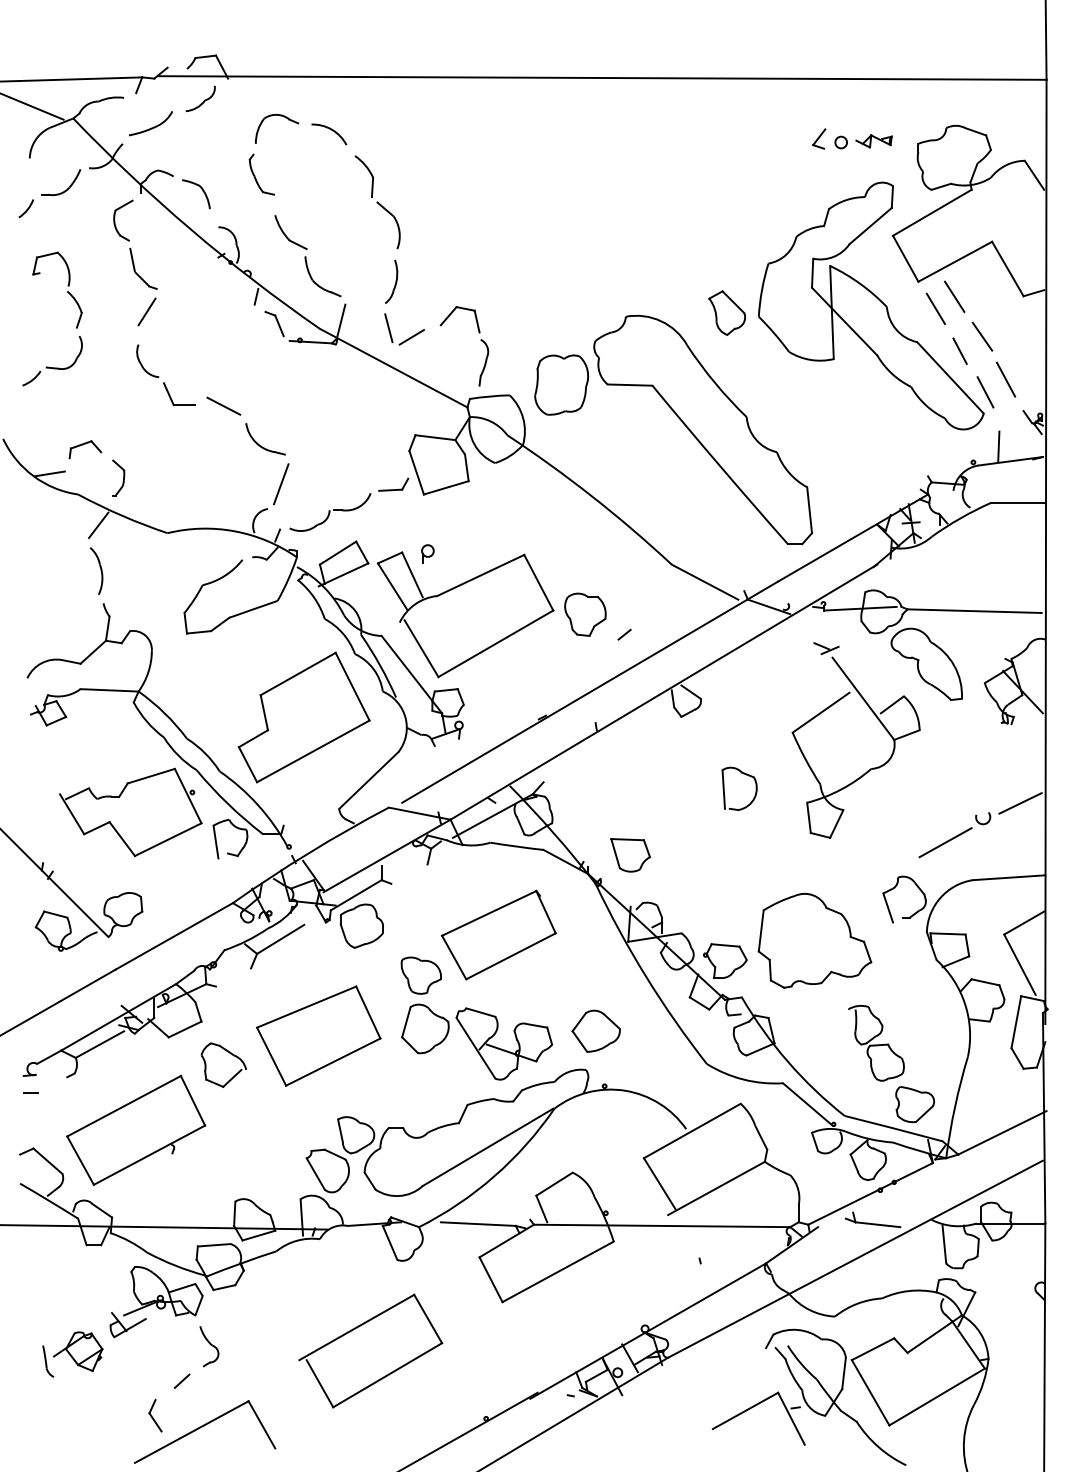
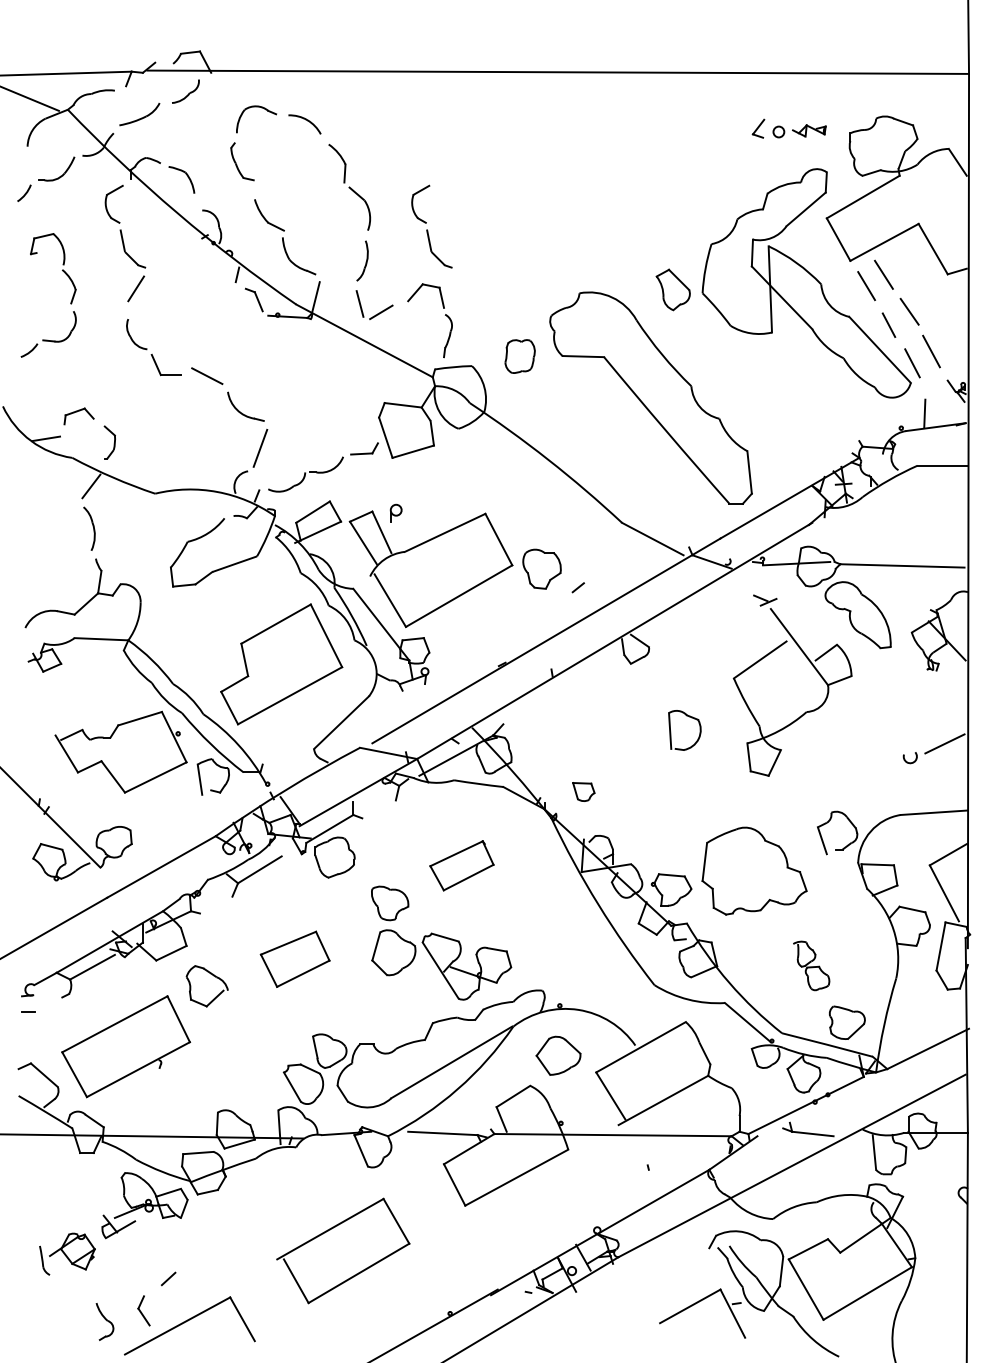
part: (466, 244) -> (431, 226), added
part: (561, 384) -> (519, 356), size x0.6
line: (945, 842) -> (875, 780), removed
part: (630, 855) -> (583, 792), size x0.6
part: (498, 934) -> (461, 865), size x0.6
part: (595, 1030) -> (557, 1055), moved
part: (318, 1035) -> (294, 958), size x0.6
part: (876, 1042) -> (811, 965), size x0.7
part: (209, 1346) -> (105, 1321), moved

